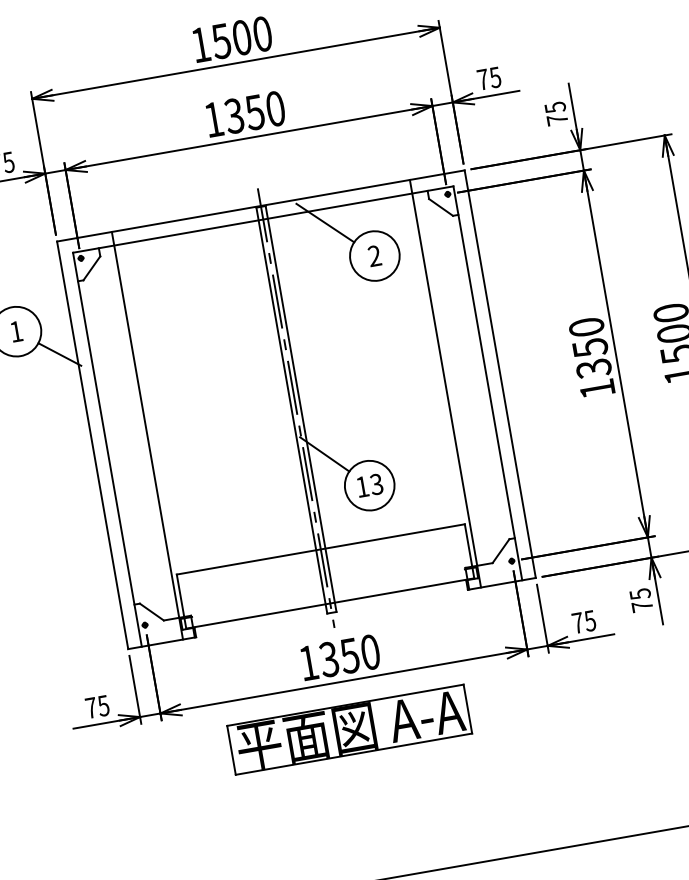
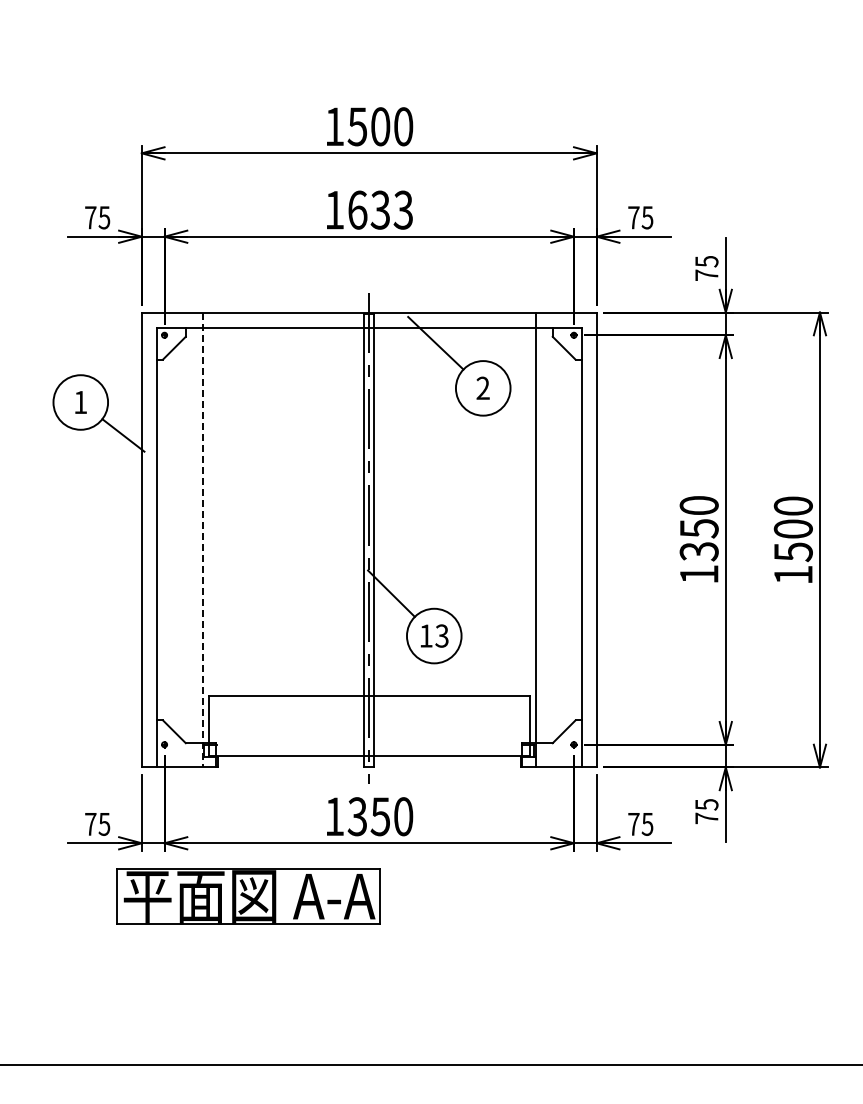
text: (254, 111) -> (380, 209), 1350 -> 1633
line: (147, 436) -> (202, 540), solid -> dashed
part: (349, 729) -> (248, 896), moved

